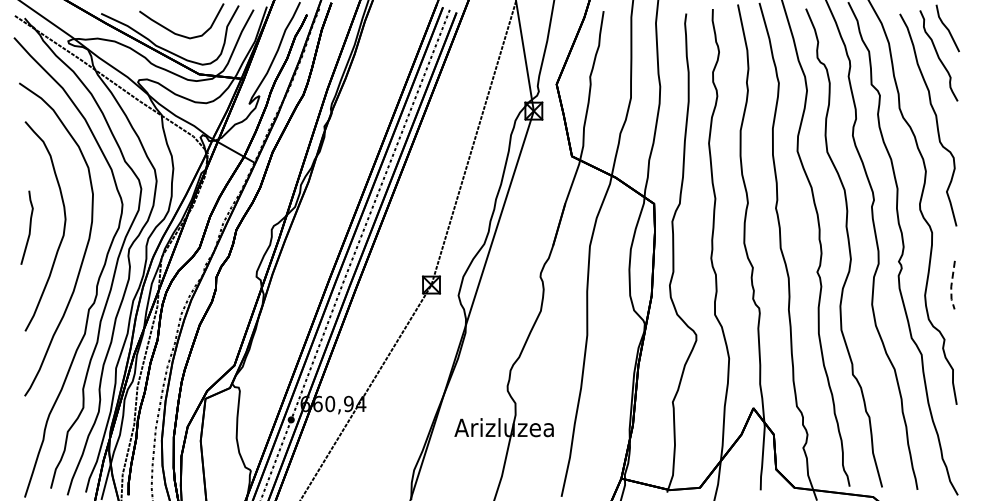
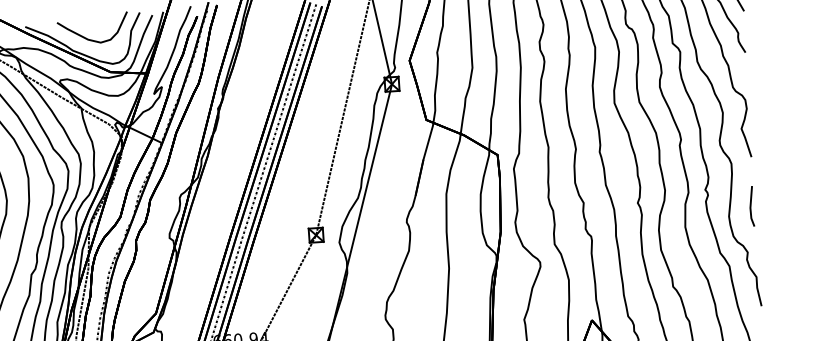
line: (951, 286) -> (750, 207), dashed -> solid

